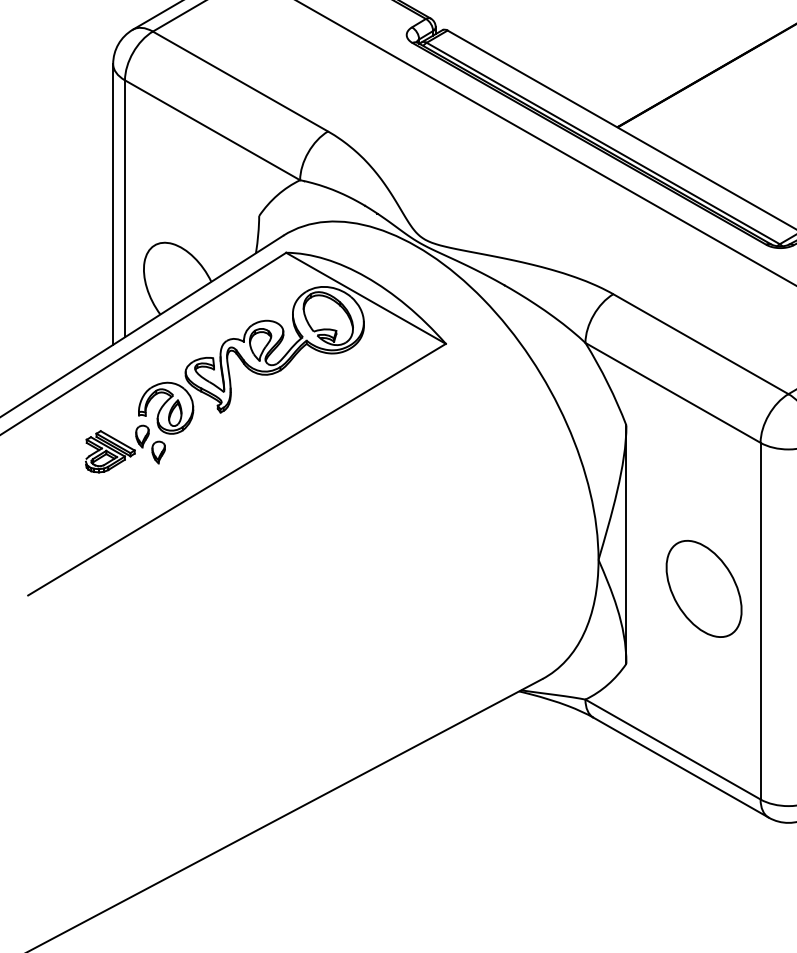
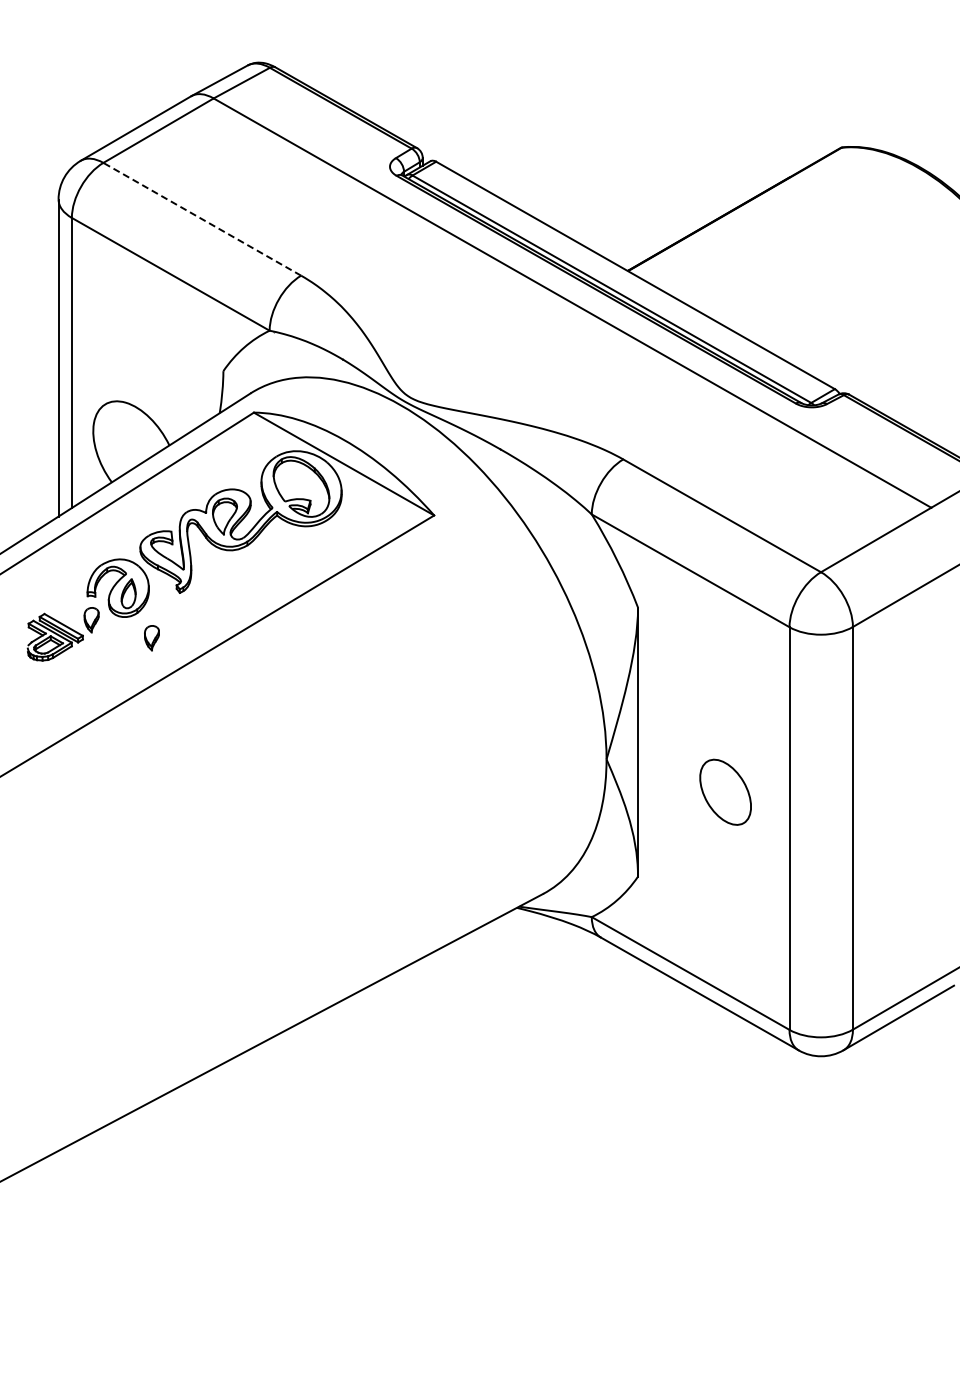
line: (240, 81) -> (202, 219), solid -> dashed
part: (158, 452) -> (151, 638), moved
part: (703, 589) -> (725, 792), size x0.6

